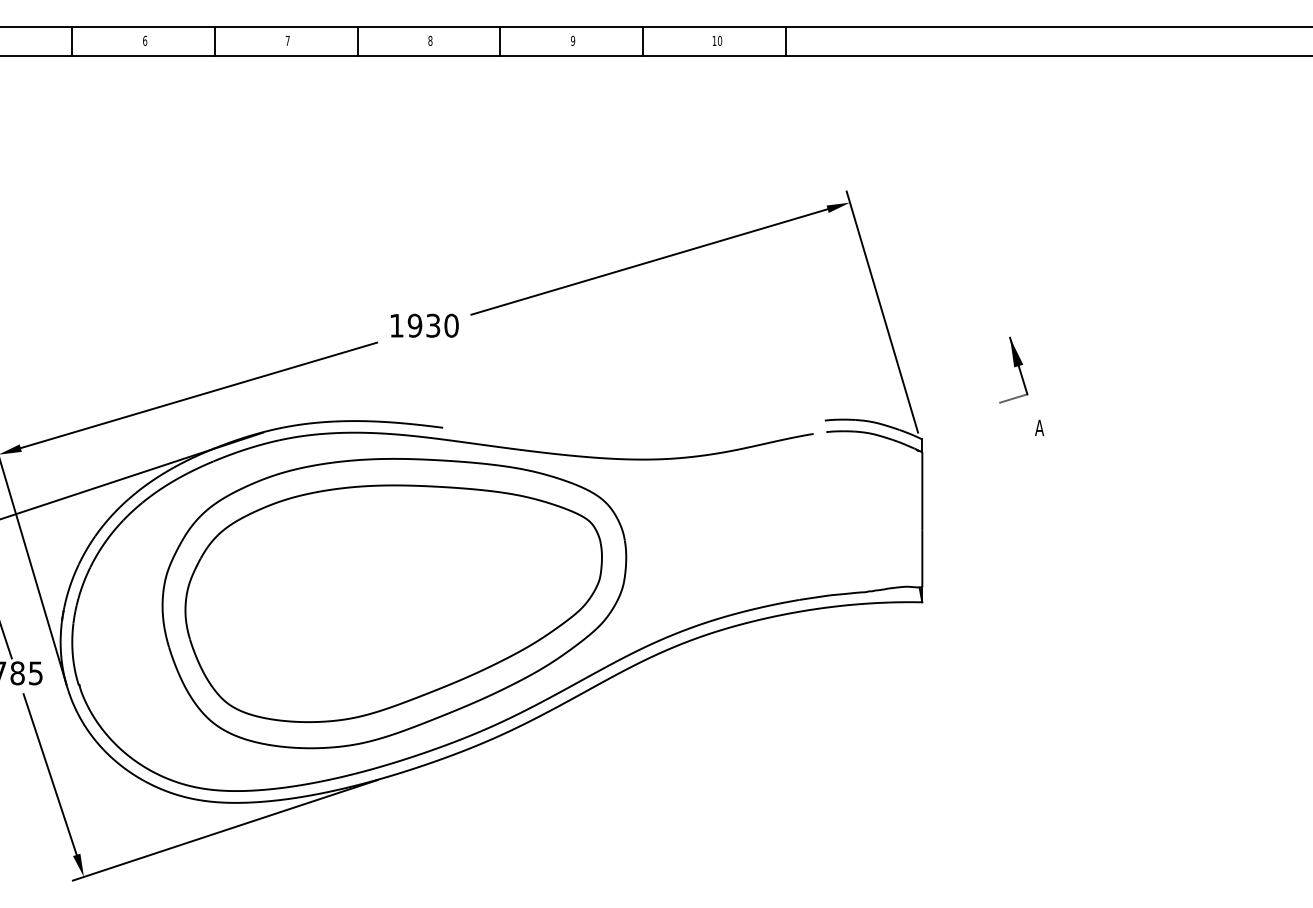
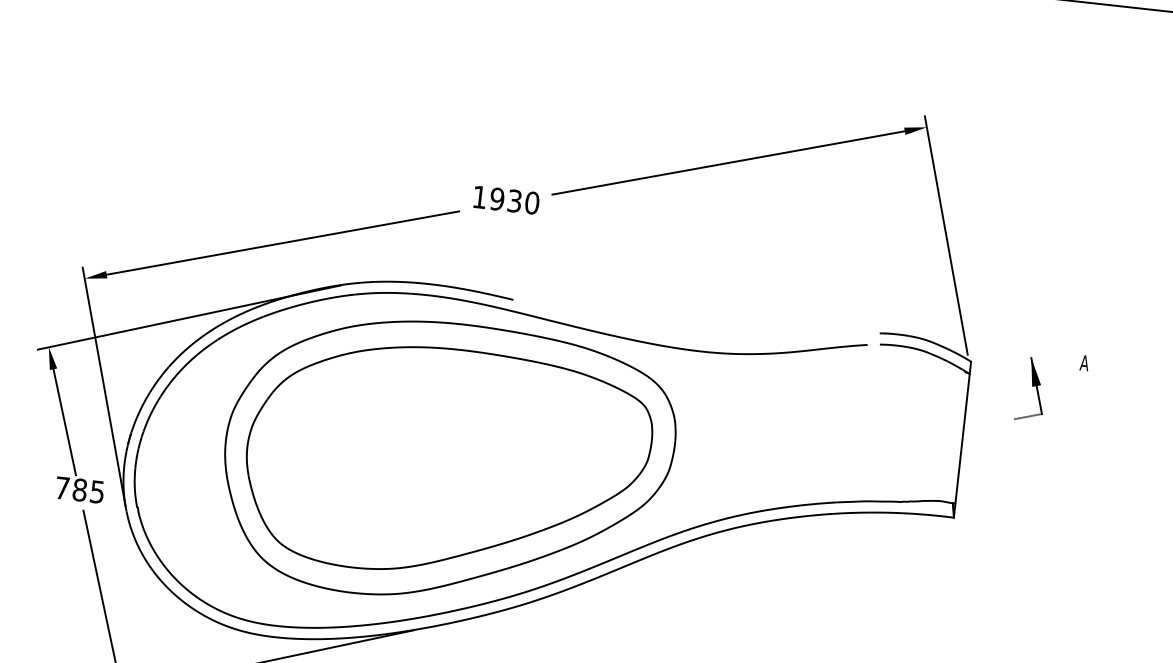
part: (1013, 369) -> (1031, 388), moved

